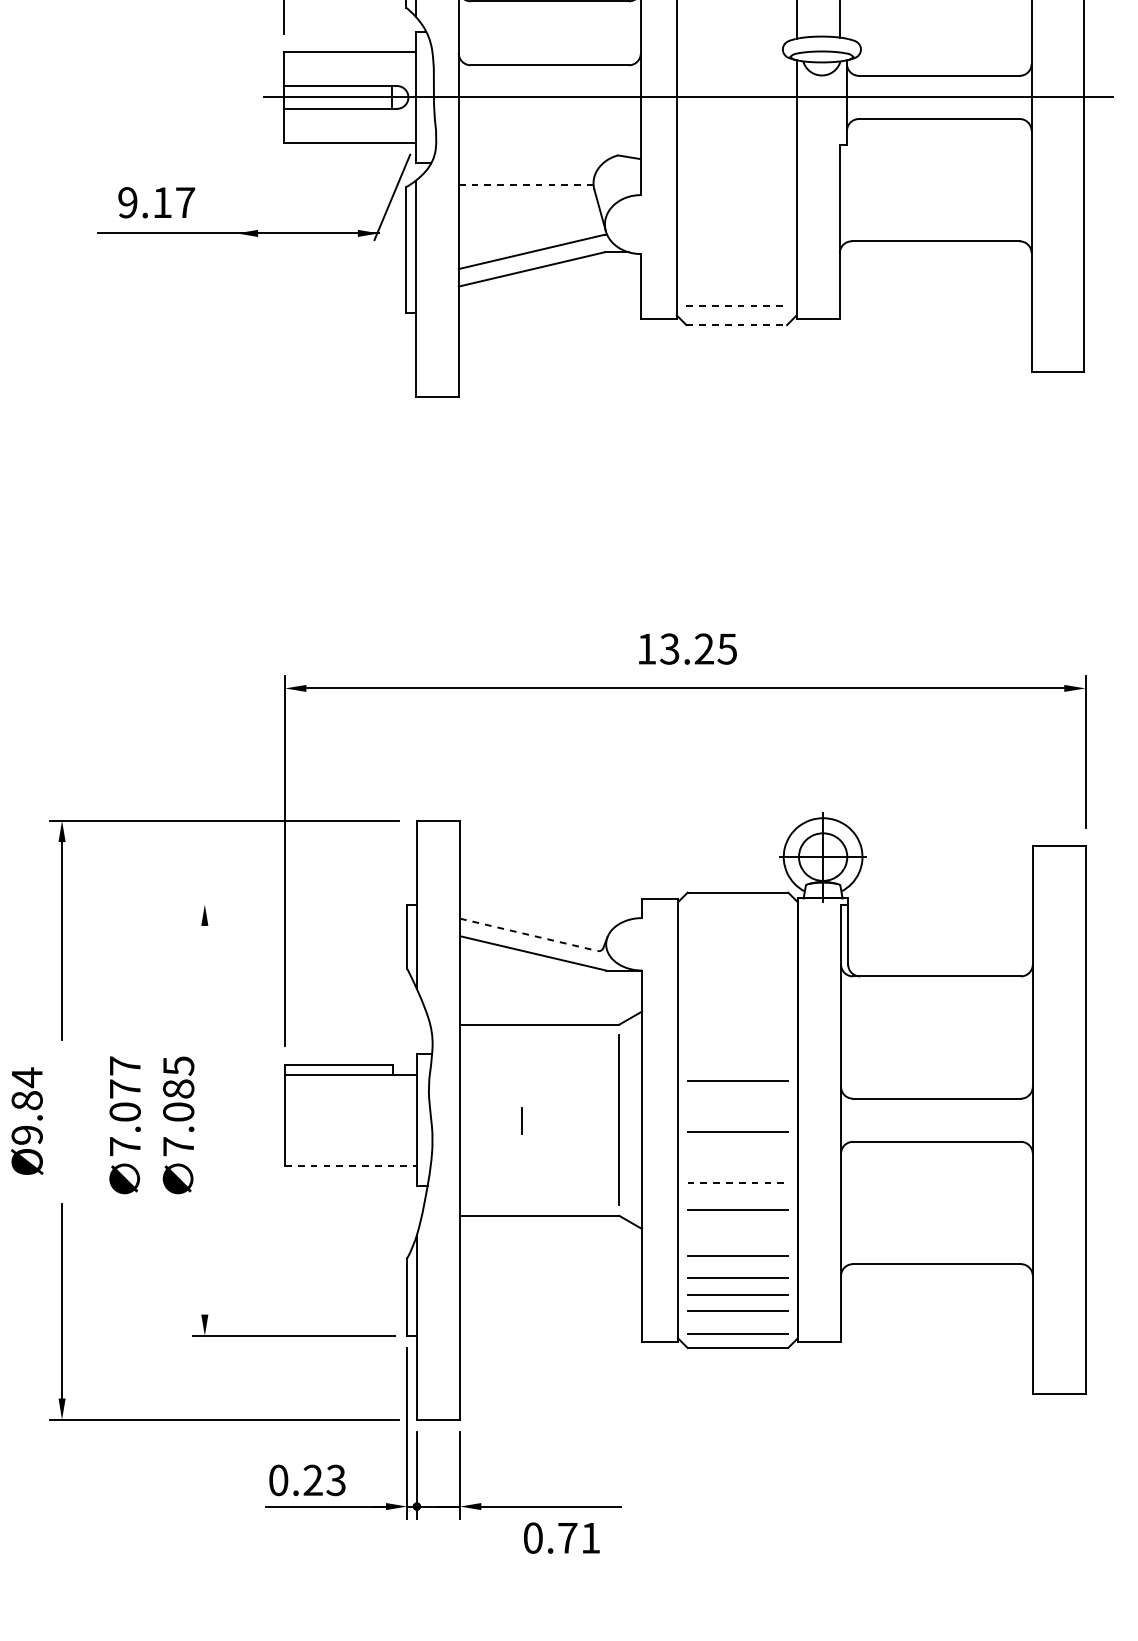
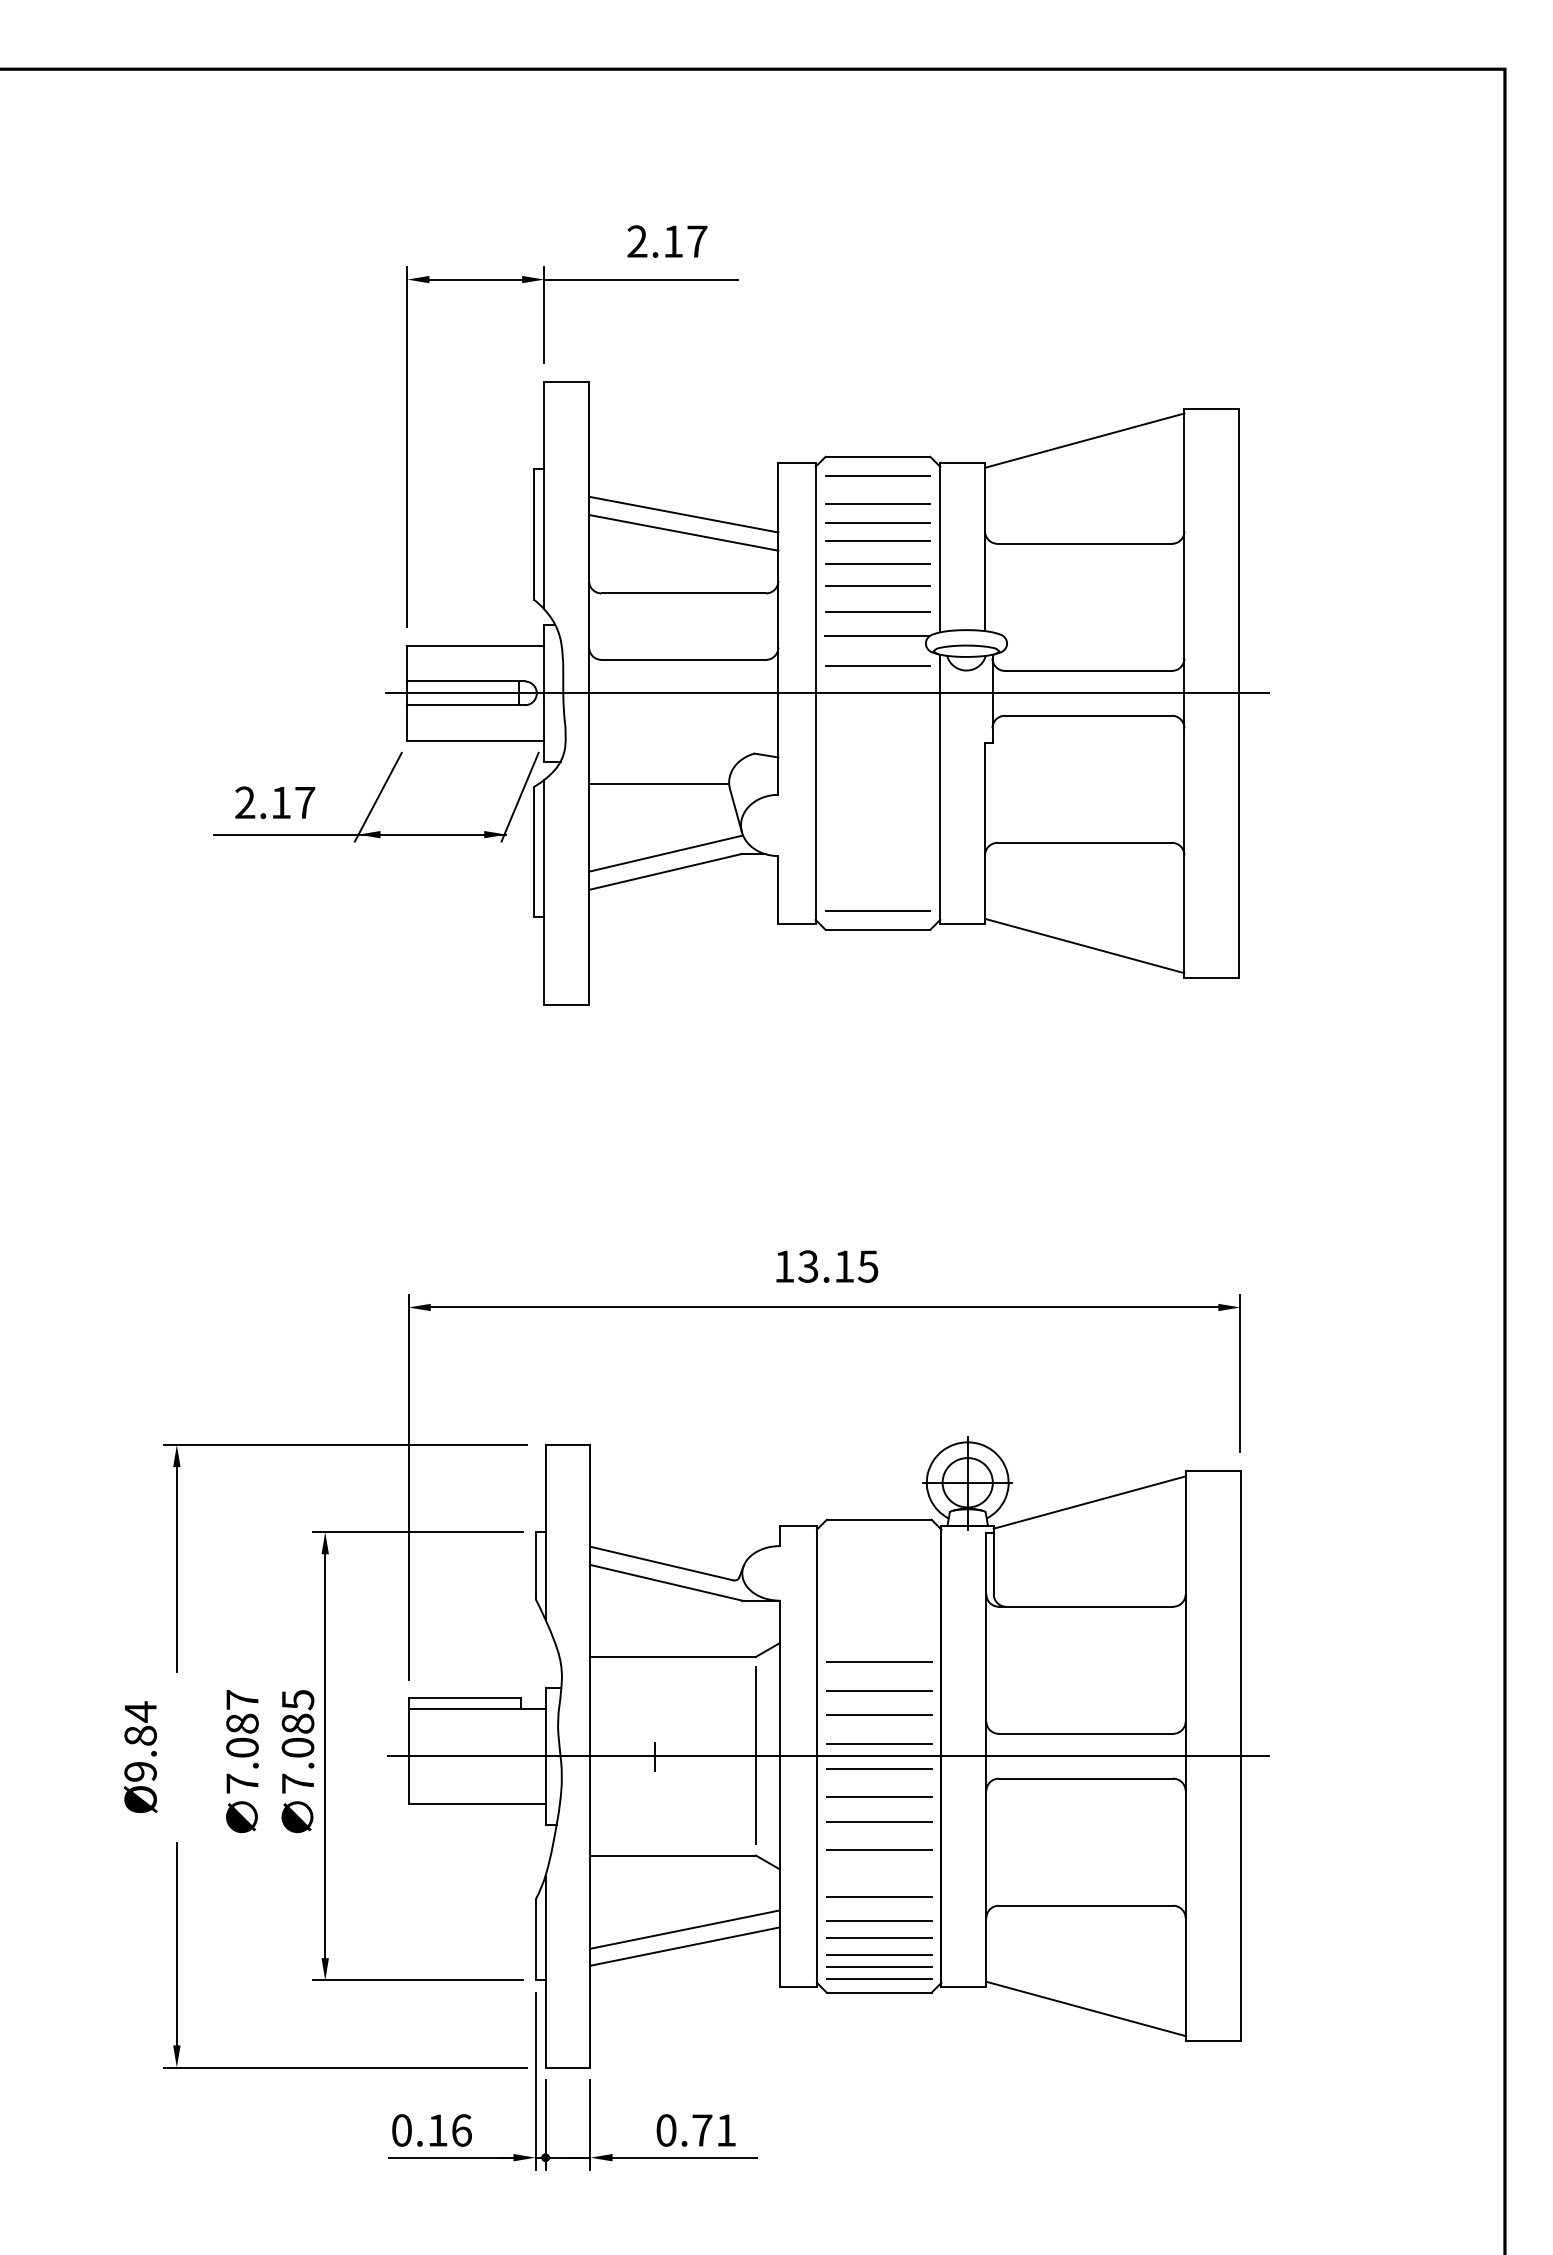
line: (736, 19) -> (877, 612), added
line: (736, 42) -> (877, 636), added
line: (736, 70) -> (877, 665), added
line: (526, 185) -> (659, 784), dashed -> solid
line: (255, 196) -> (377, 796), added
text: (128, 202) -> (245, 802), 9.17 -> 2.17
line: (737, 306) -> (878, 910), dashed -> solid
line: (737, 324) -> (878, 929), dashed -> solid
line: (935, 340) -> (1084, 945), added
text: (704, 648) -> (844, 1266), 13.25 -> 13.15
line: (940, 876) -> (1089, 1502), added
line: (293, 904) -> (417, 1532), added
line: (528, 934) -> (661, 1563), dashed -> solid
line: (737, 1030) -> (878, 1662), added
line: (737, 1057) -> (878, 1690), added
text: (125, 1088) -> (242, 1723), 7.077 -> 7.087
line: (737, 1108) -> (878, 1743), added
line: (205, 1120) -> (325, 1756), added
line: (689, 1120) -> (828, 1756), added
line: (737, 1159) -> (878, 1797), added
line: (351, 1165) -> (477, 1803), dashed -> solid
line: (738, 1183) -> (879, 1821), dashed -> solid
line: (550, 1286) -> (684, 1929), added
line: (550, 1303) -> (684, 1946), added
line: (737, 1323) -> (878, 1967), added
line: (936, 1363) -> (1085, 2008), added
text: (324, 1480) -> (449, 2130), 0.23 -> 0.16
text: (561, 1538) -> (695, 2130), moved

